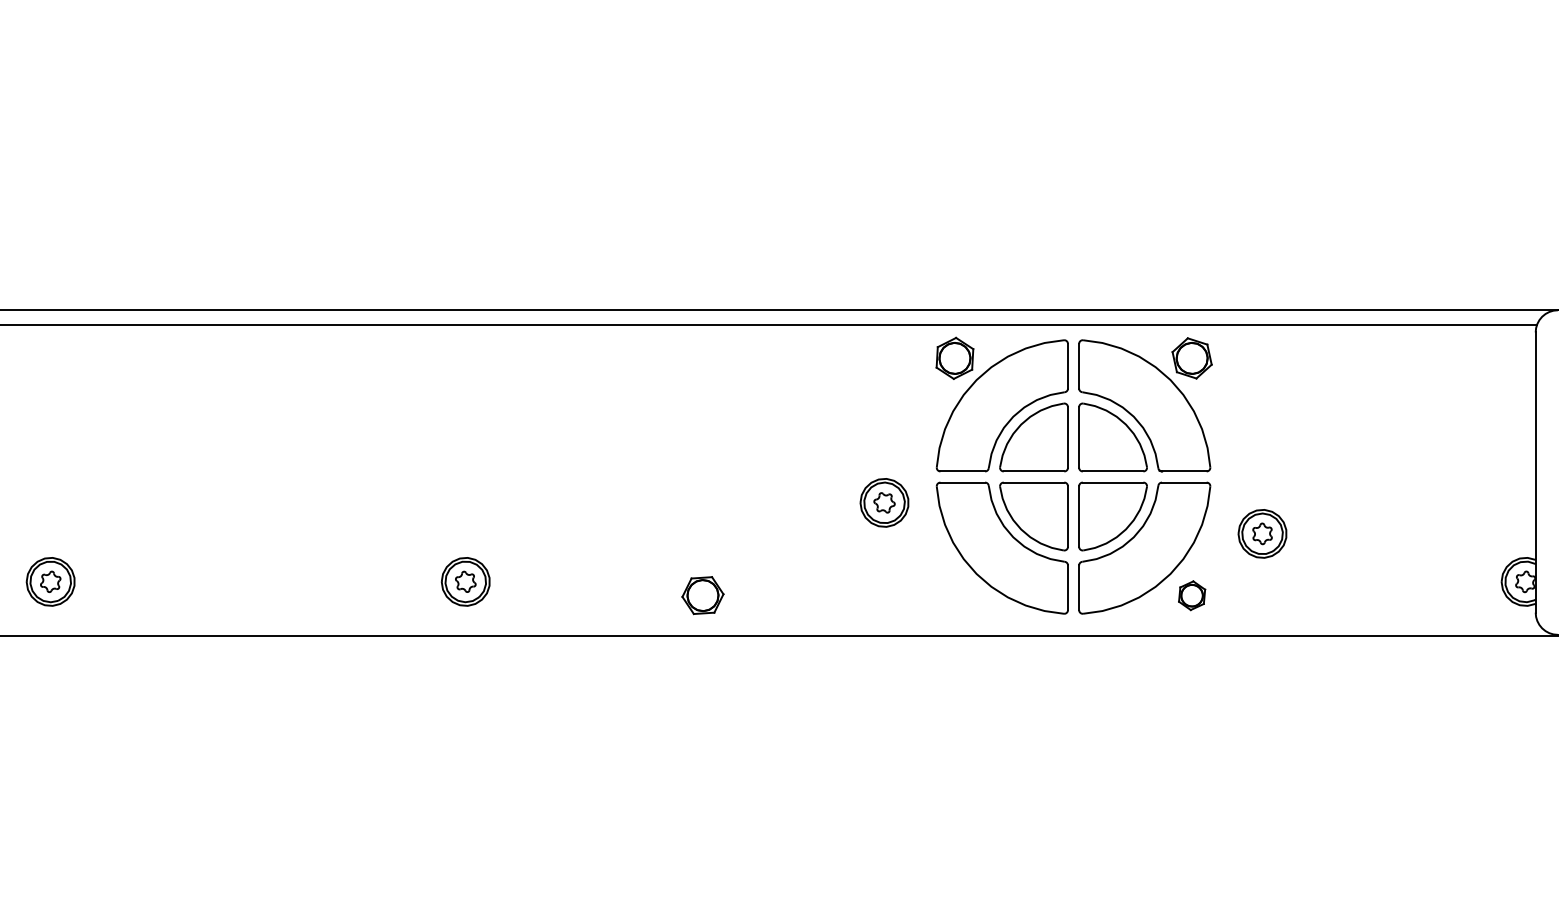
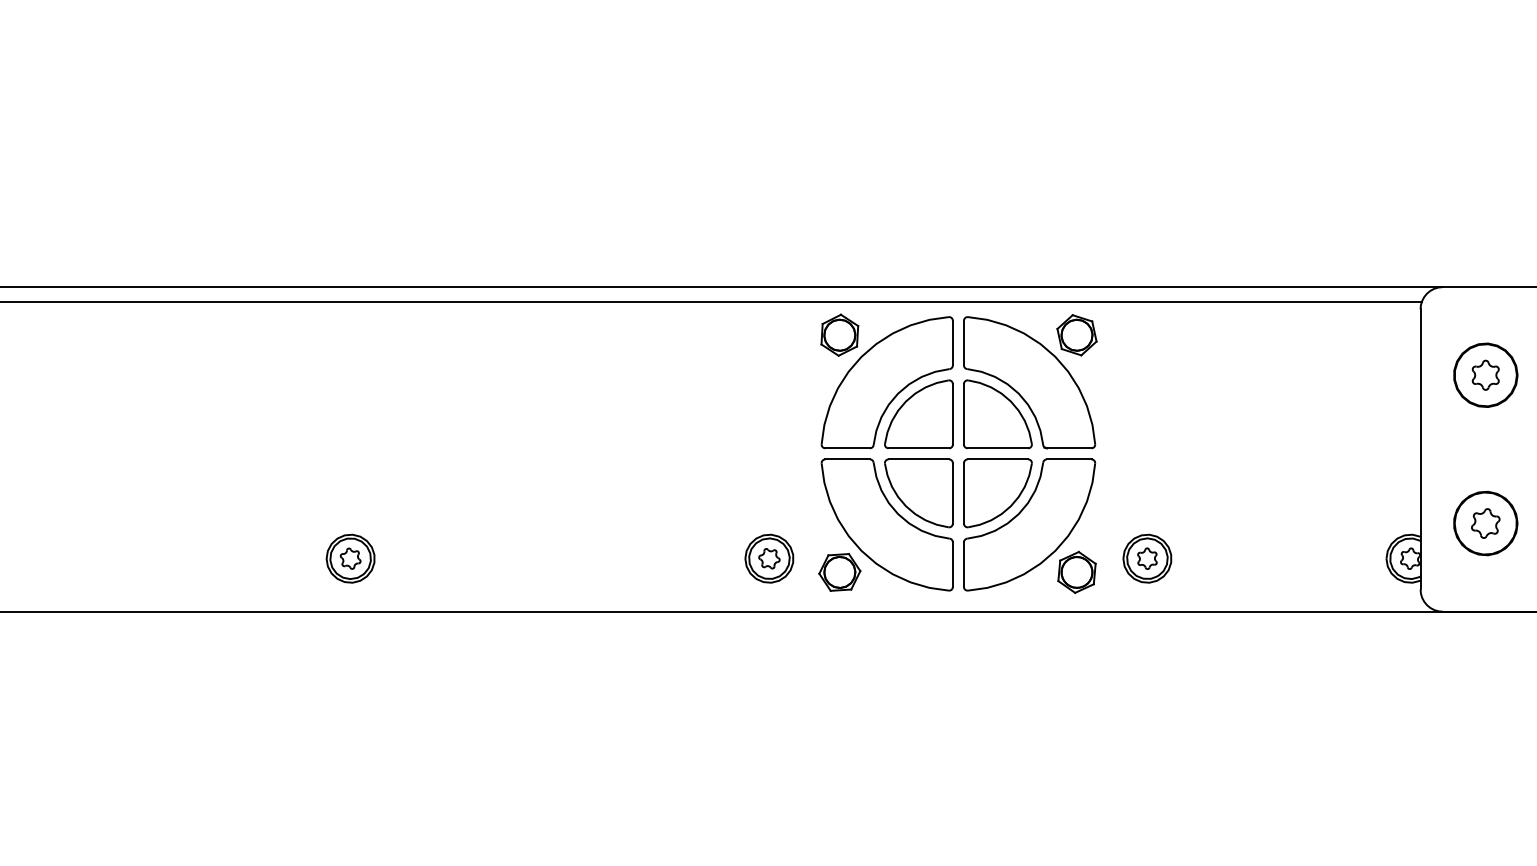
part: (884, 502) -> (769, 558), moved
part: (1262, 533) -> (1147, 558), moved
part: (702, 595) -> (839, 572), moved
part: (1191, 595) -> (1076, 572), size x1.43

